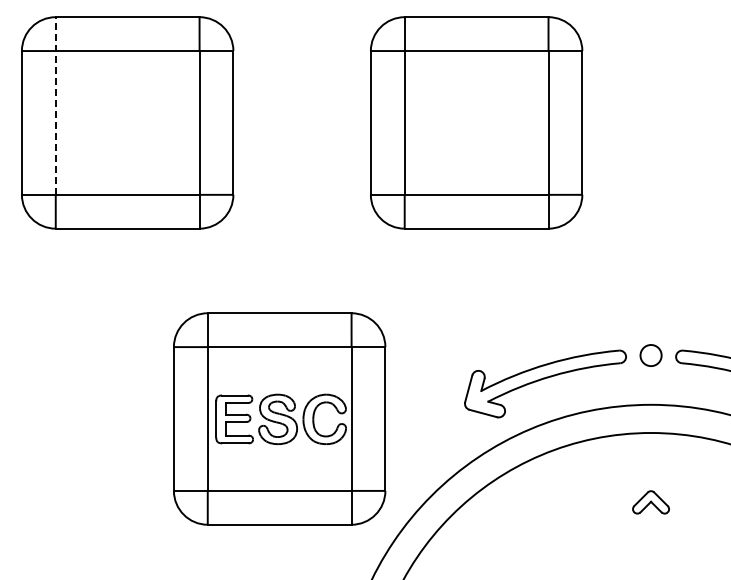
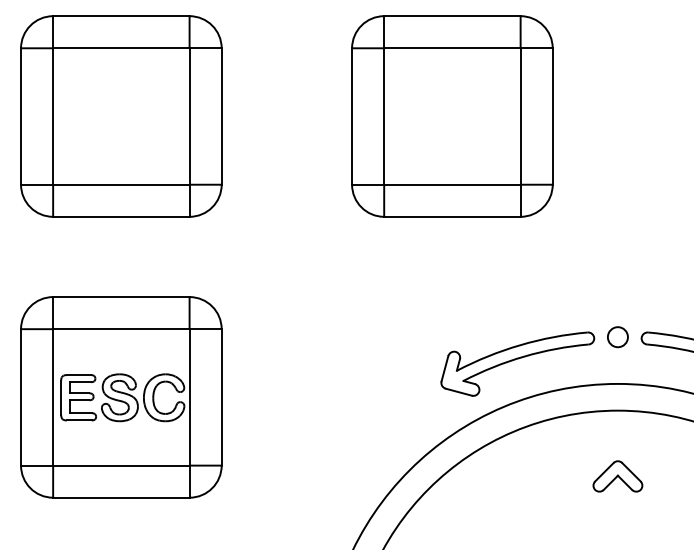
line: (55, 106) -> (52, 100), dashed -> solid
part: (279, 418) -> (121, 396), moved
part: (650, 502) -> (617, 476), size x1.43

